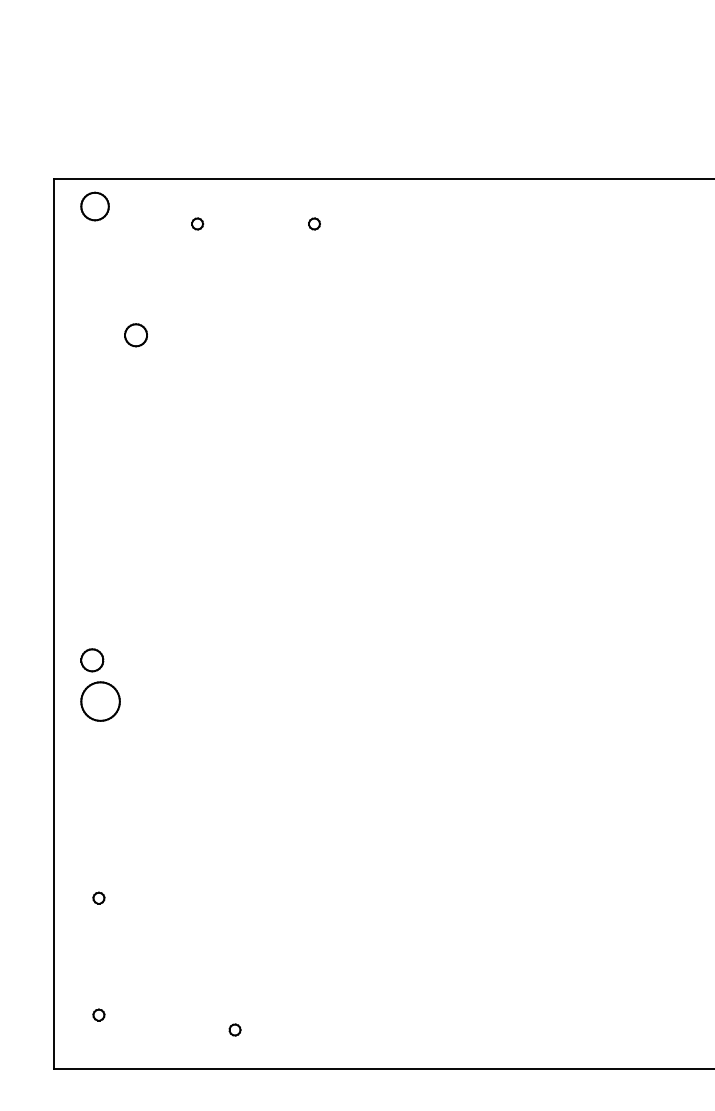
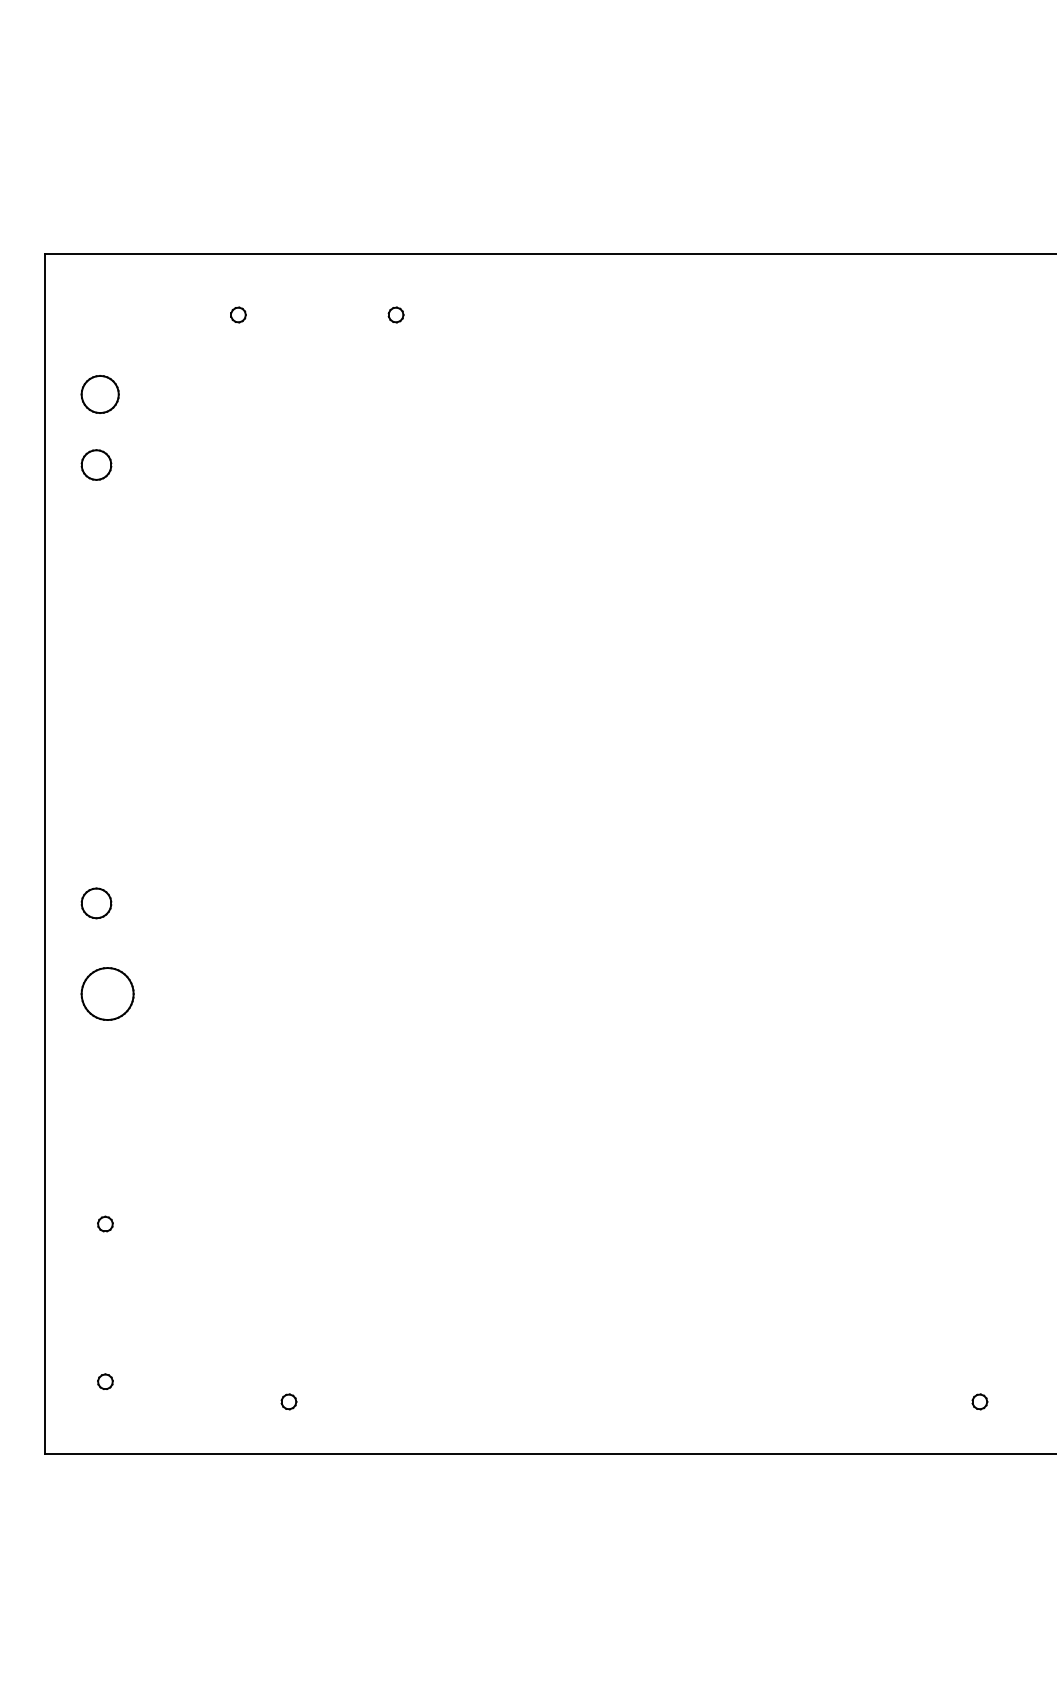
part: (94, 206) -> (99, 394), moved
part: (136, 334) -> (96, 464), moved
part: (100, 701) -> (107, 993), moved

